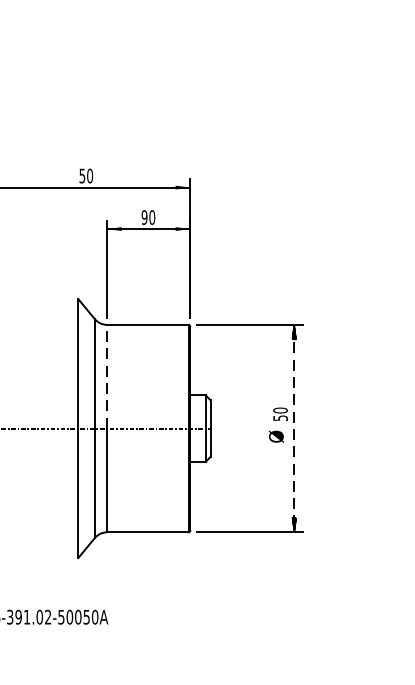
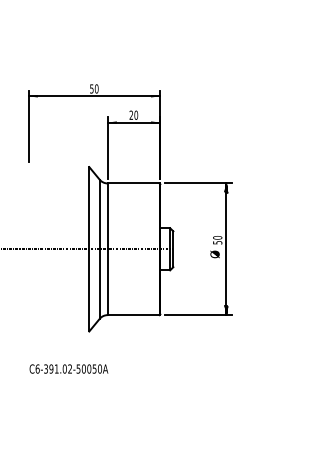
text: (144, 216) -> (131, 114), 90 -> 20
line: (106, 376) -> (107, 216), dashed -> solid
line: (294, 428) -> (226, 249), dashed -> solid

